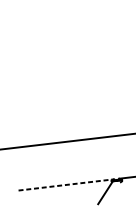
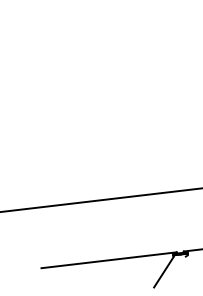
line: (66, 185) -> (109, 260), dashed -> solid

